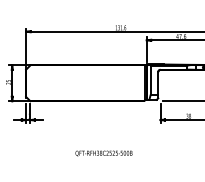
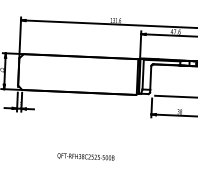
text: (103, 153) -> (85, 157), moved

